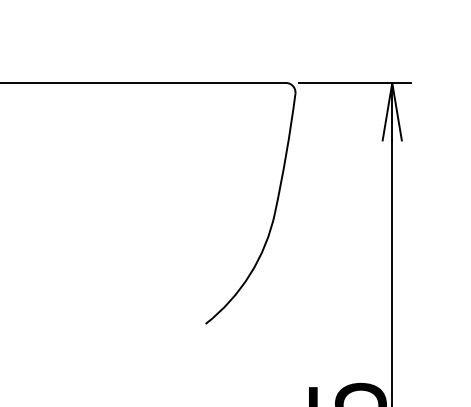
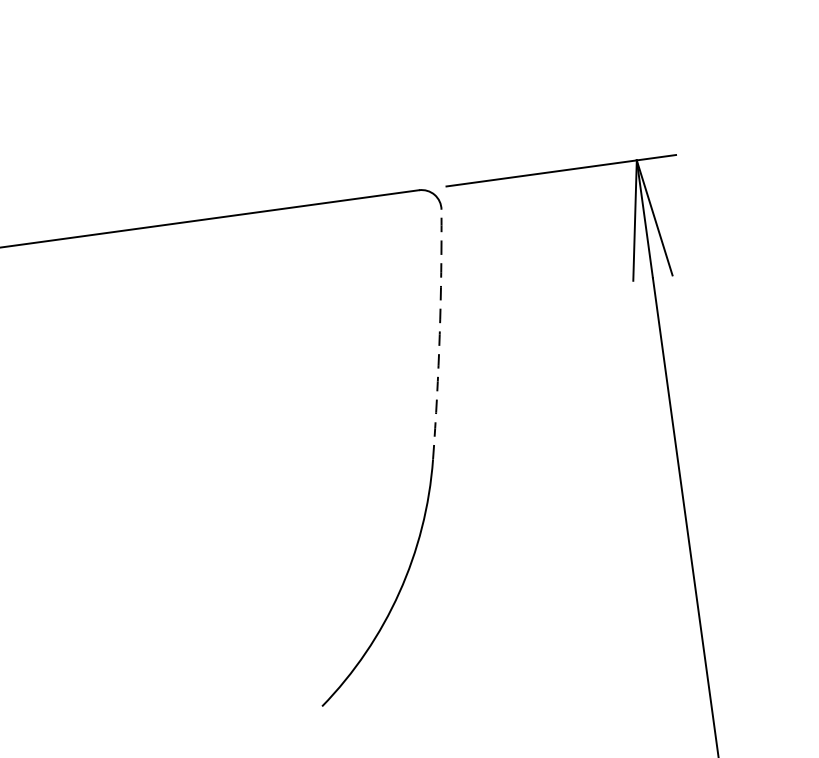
arc: (286, 153) -> (439, 334), solid -> dashed

